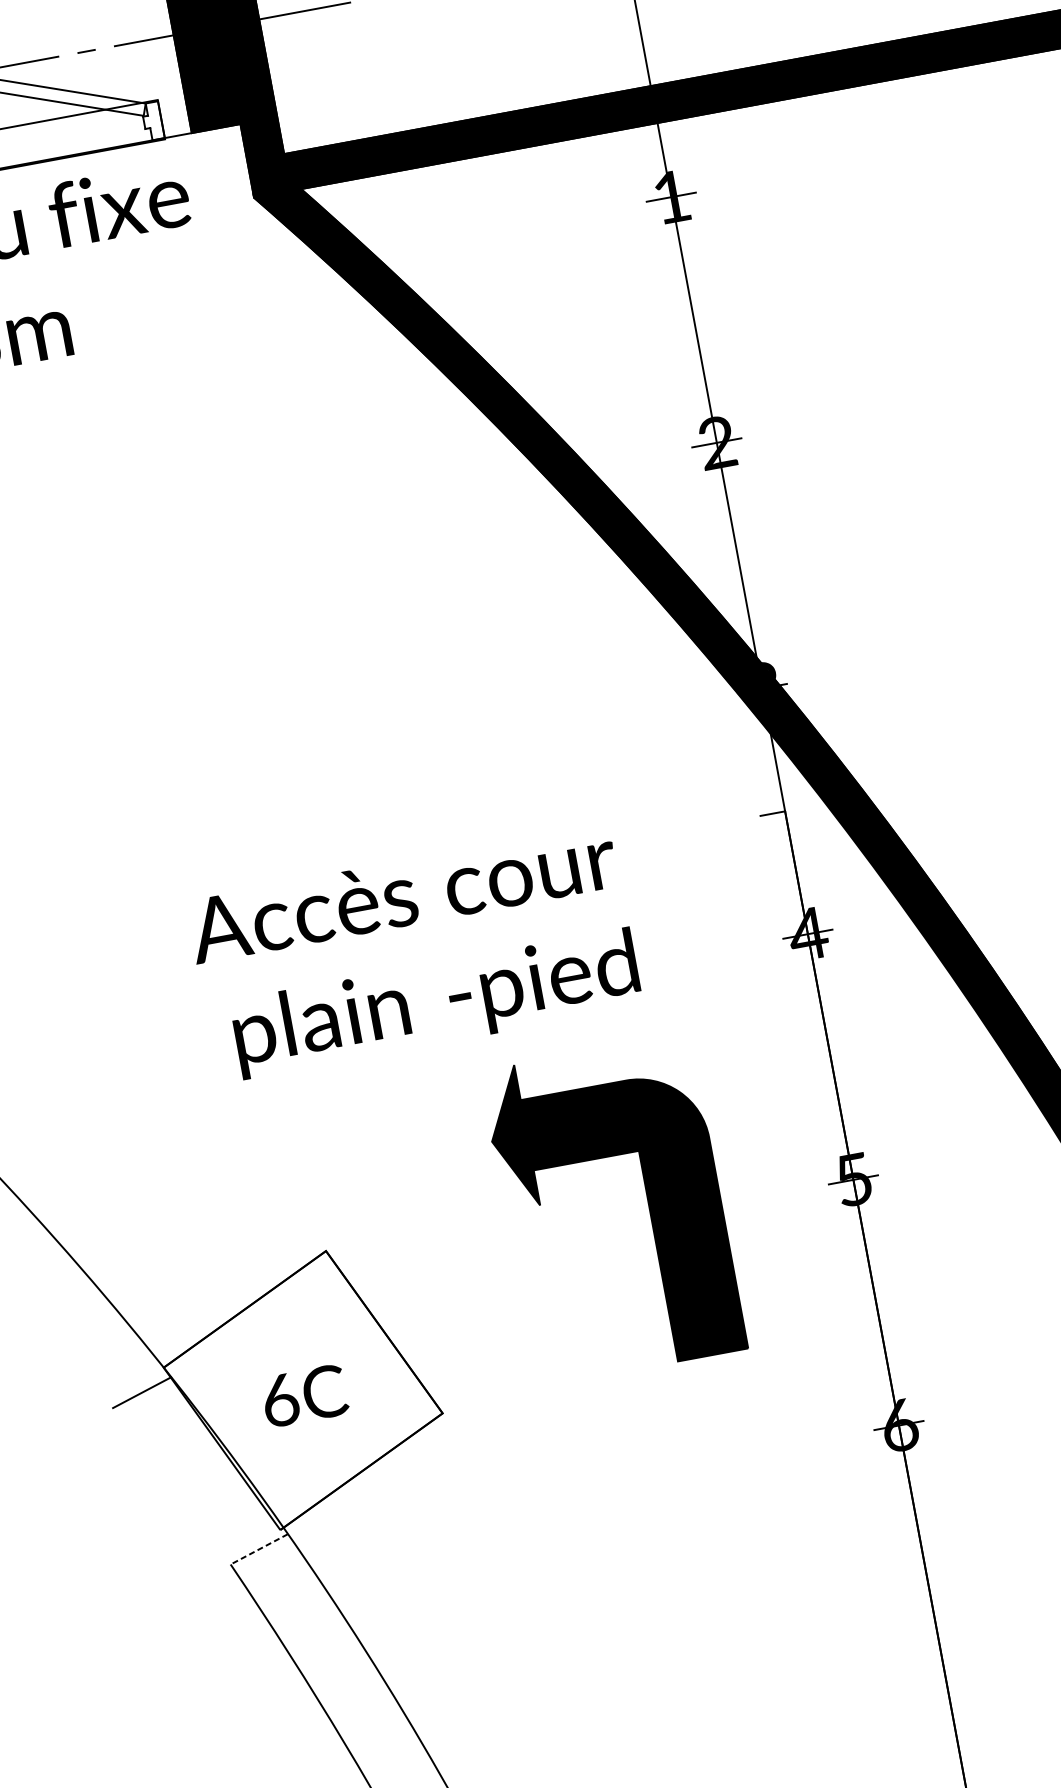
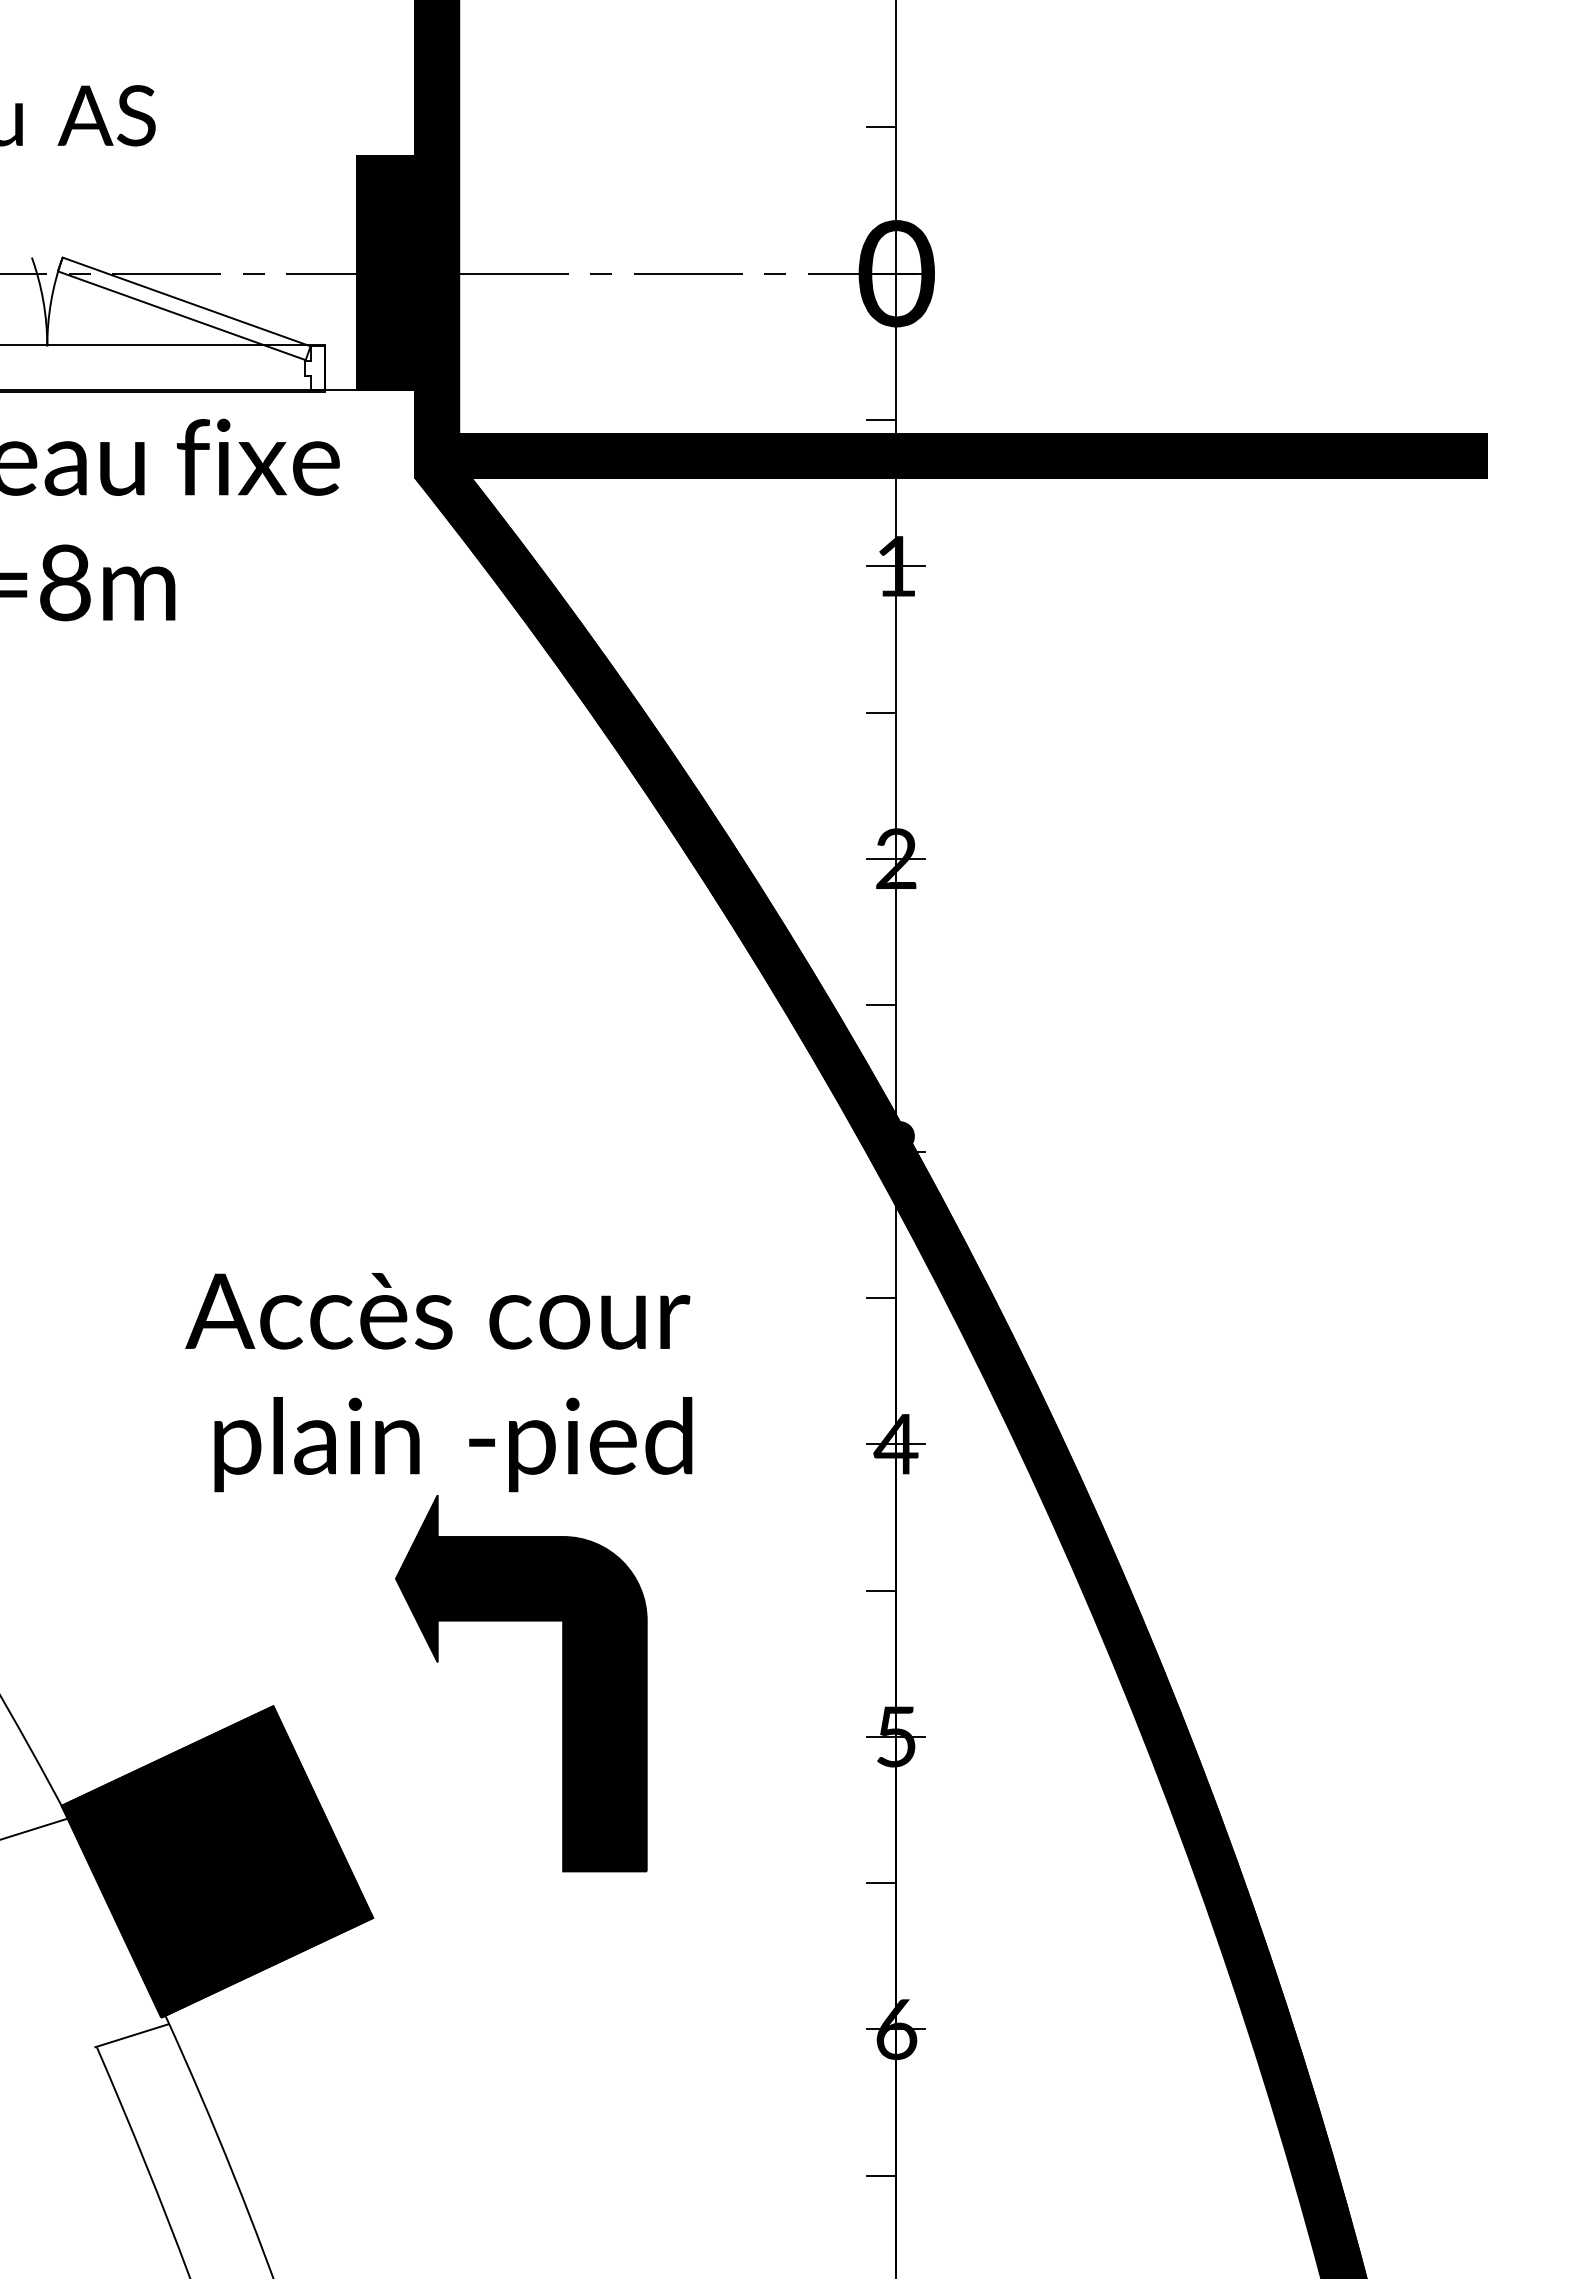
line: (635, 77) -> (880, 420), added
line: (681, 322) -> (880, 712), added
line: (726, 568) -> (880, 1005), added
line: (817, 1059) -> (880, 1590), added
part: (648, 1203) -> (562, 1683), moved
line: (863, 1305) -> (880, 1883), added
fill: (303, 1390) -> (217, 1861), added
line: (259, 1549) -> (132, 2035), dashed -> solid
line: (908, 1550) -> (880, 2175), added

